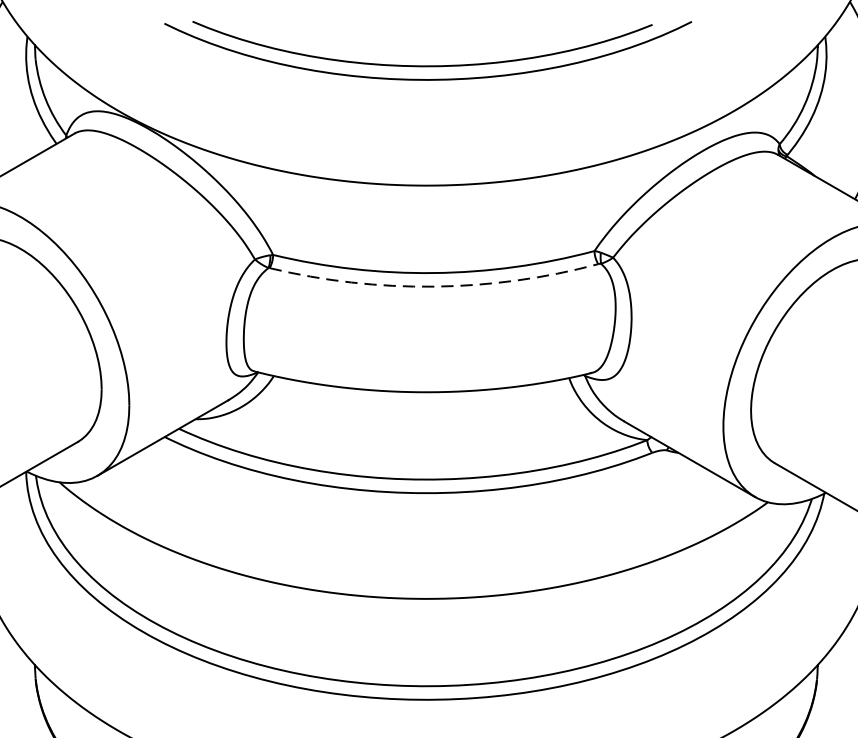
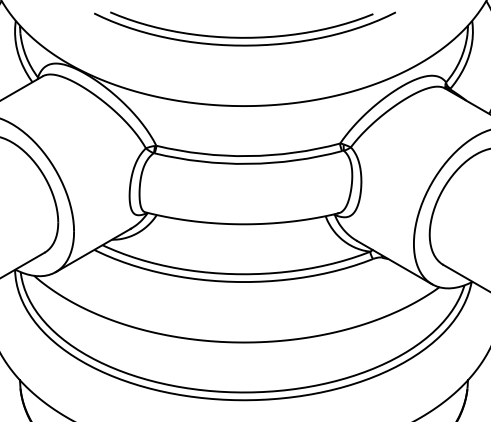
arc: (434, 285) -> (248, 163), dashed -> solid

